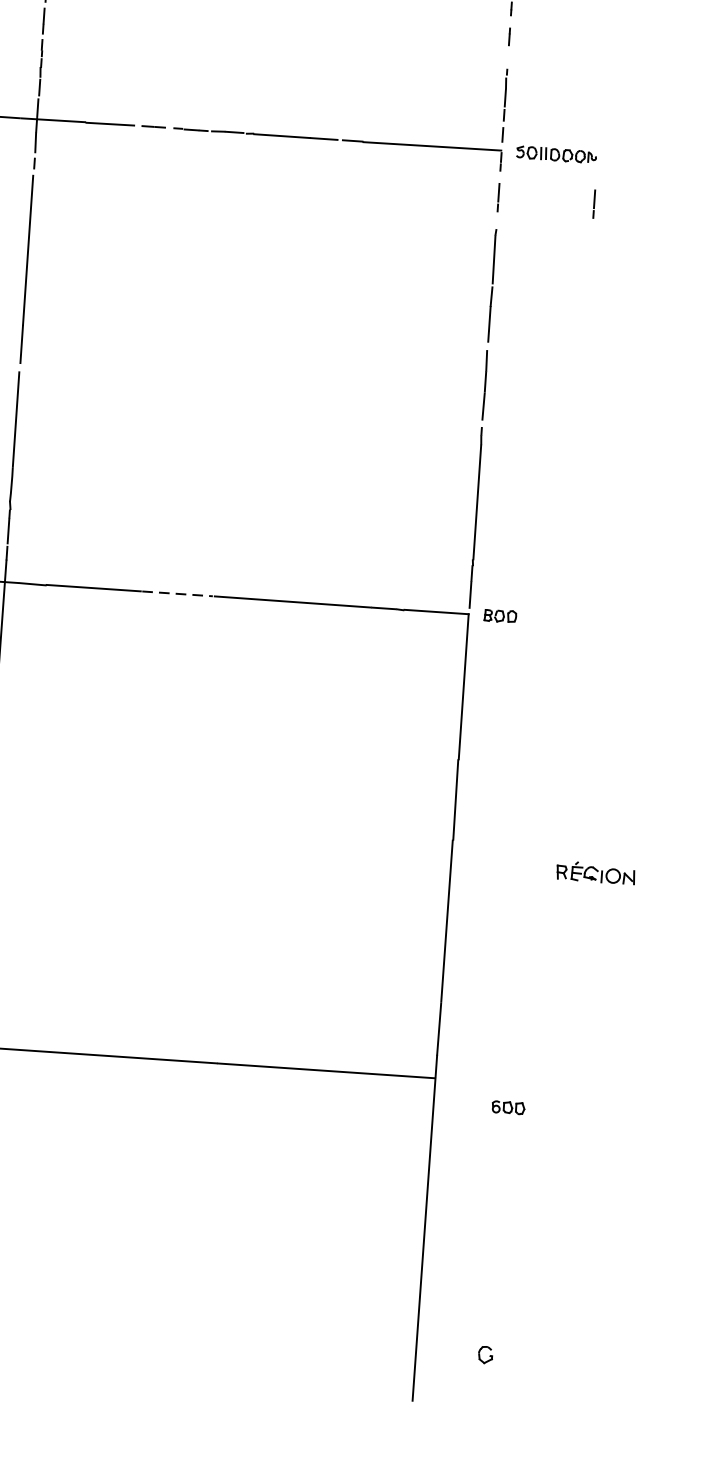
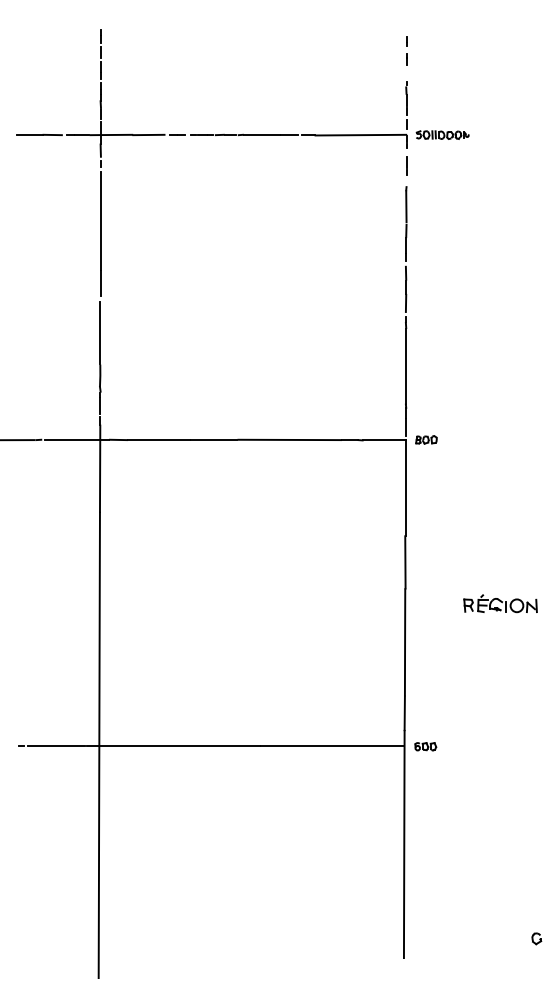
line: (594, 203) -> (469, 165), removed
line: (178, 593) -> (214, 439), dashed -> solid
part: (595, 872) -> (500, 603), size x1.43
part: (508, 1107) -> (425, 746), moved
part: (485, 1354) -> (536, 938), moved

